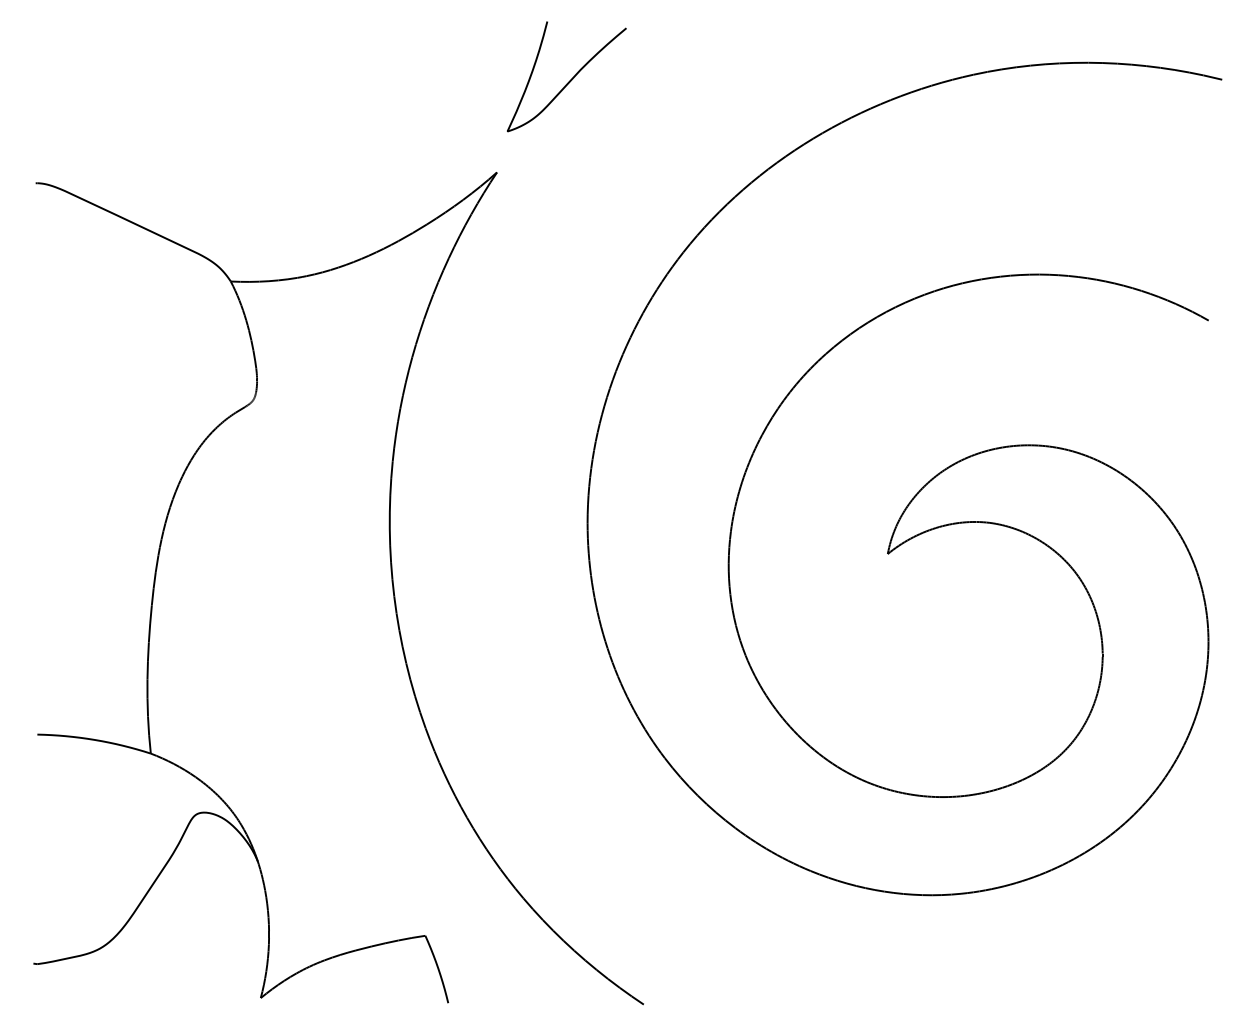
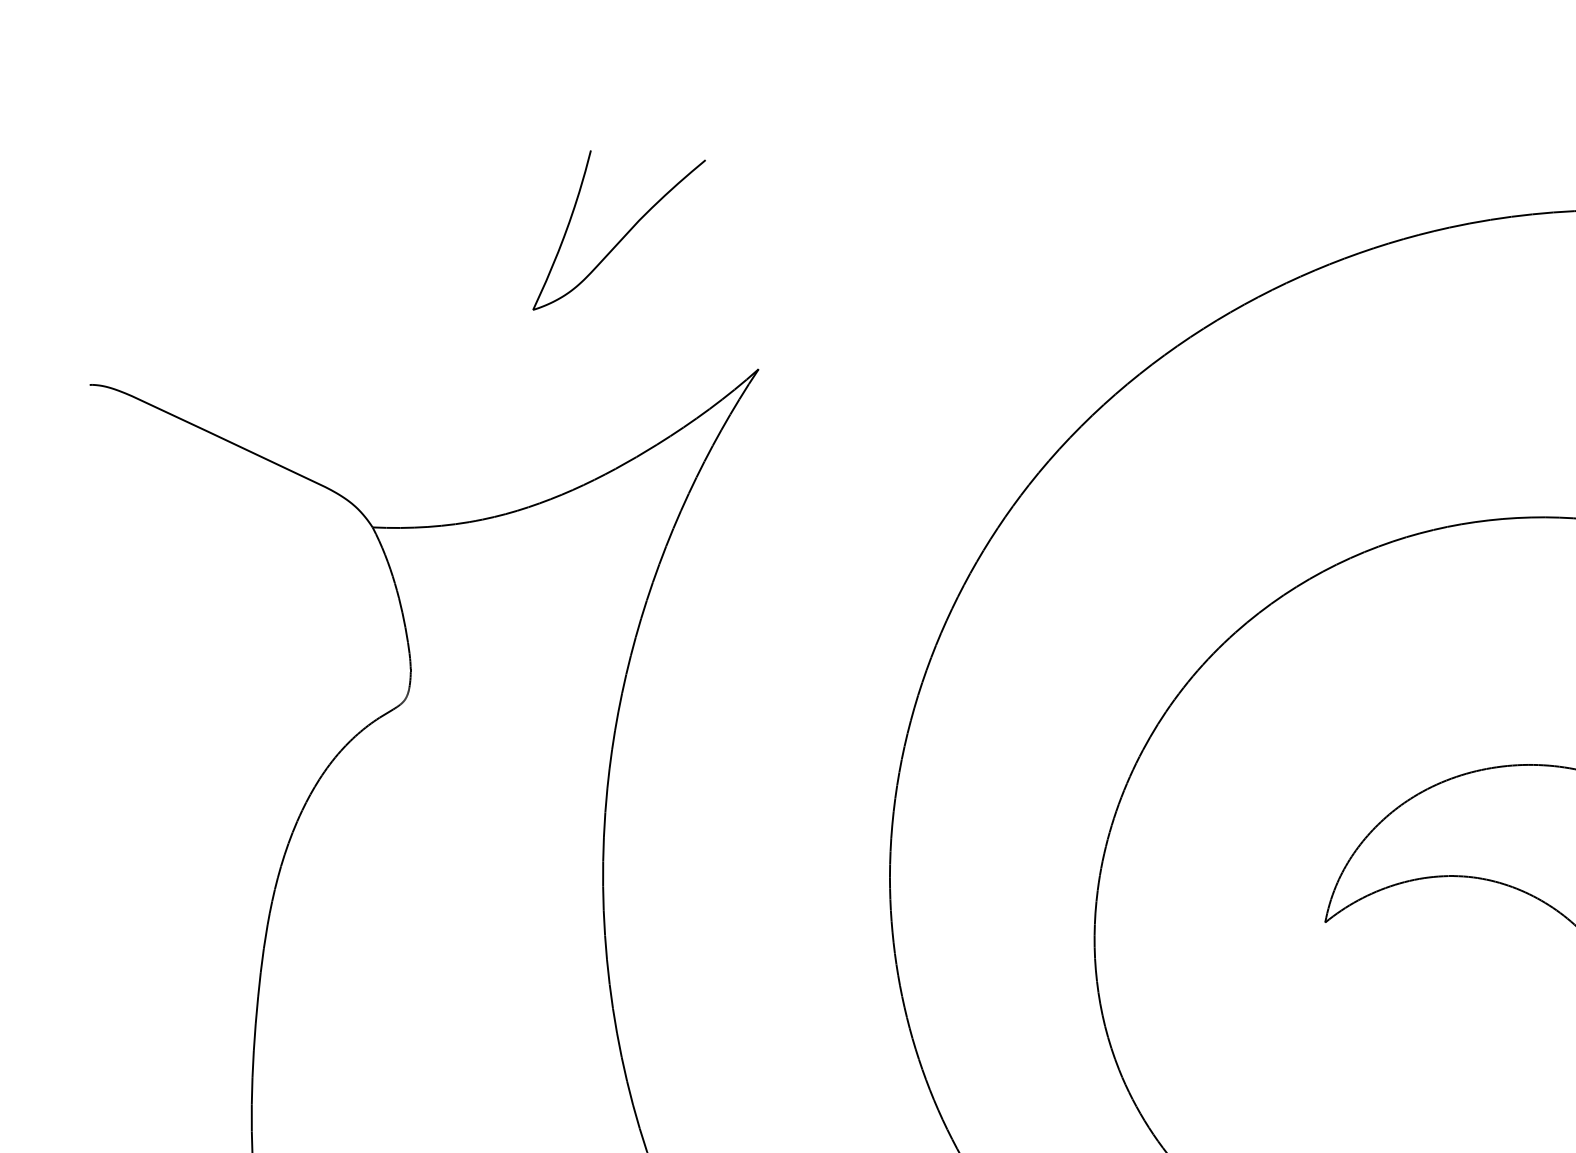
curve: (570, 79) -> (624, 234), moved

